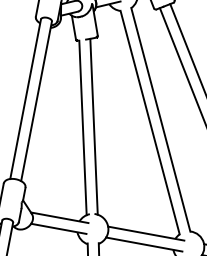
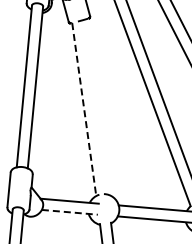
line: (93, 126) -> (94, 107), removed
line: (83, 128) -> (84, 110), solid -> dashed
line: (59, 228) -> (70, 211), solid -> dashed

